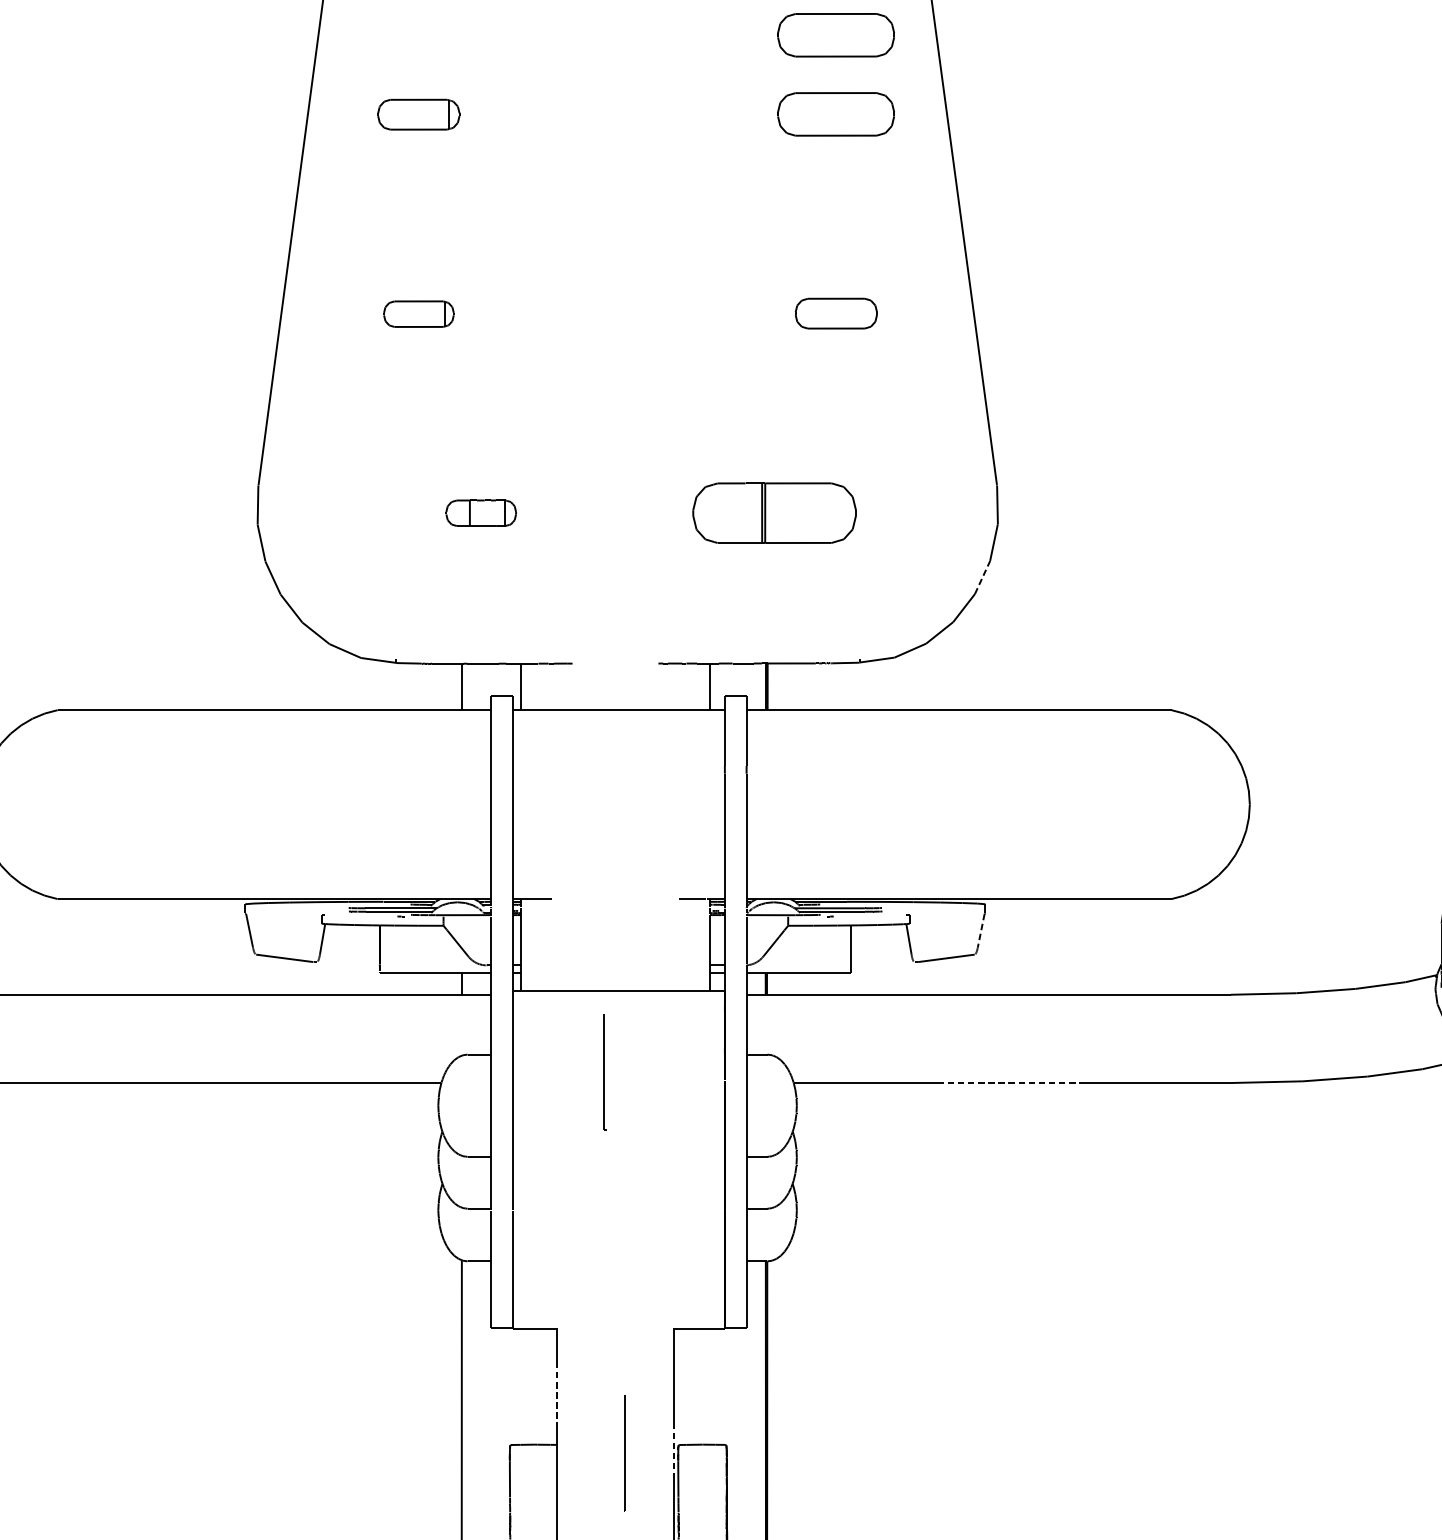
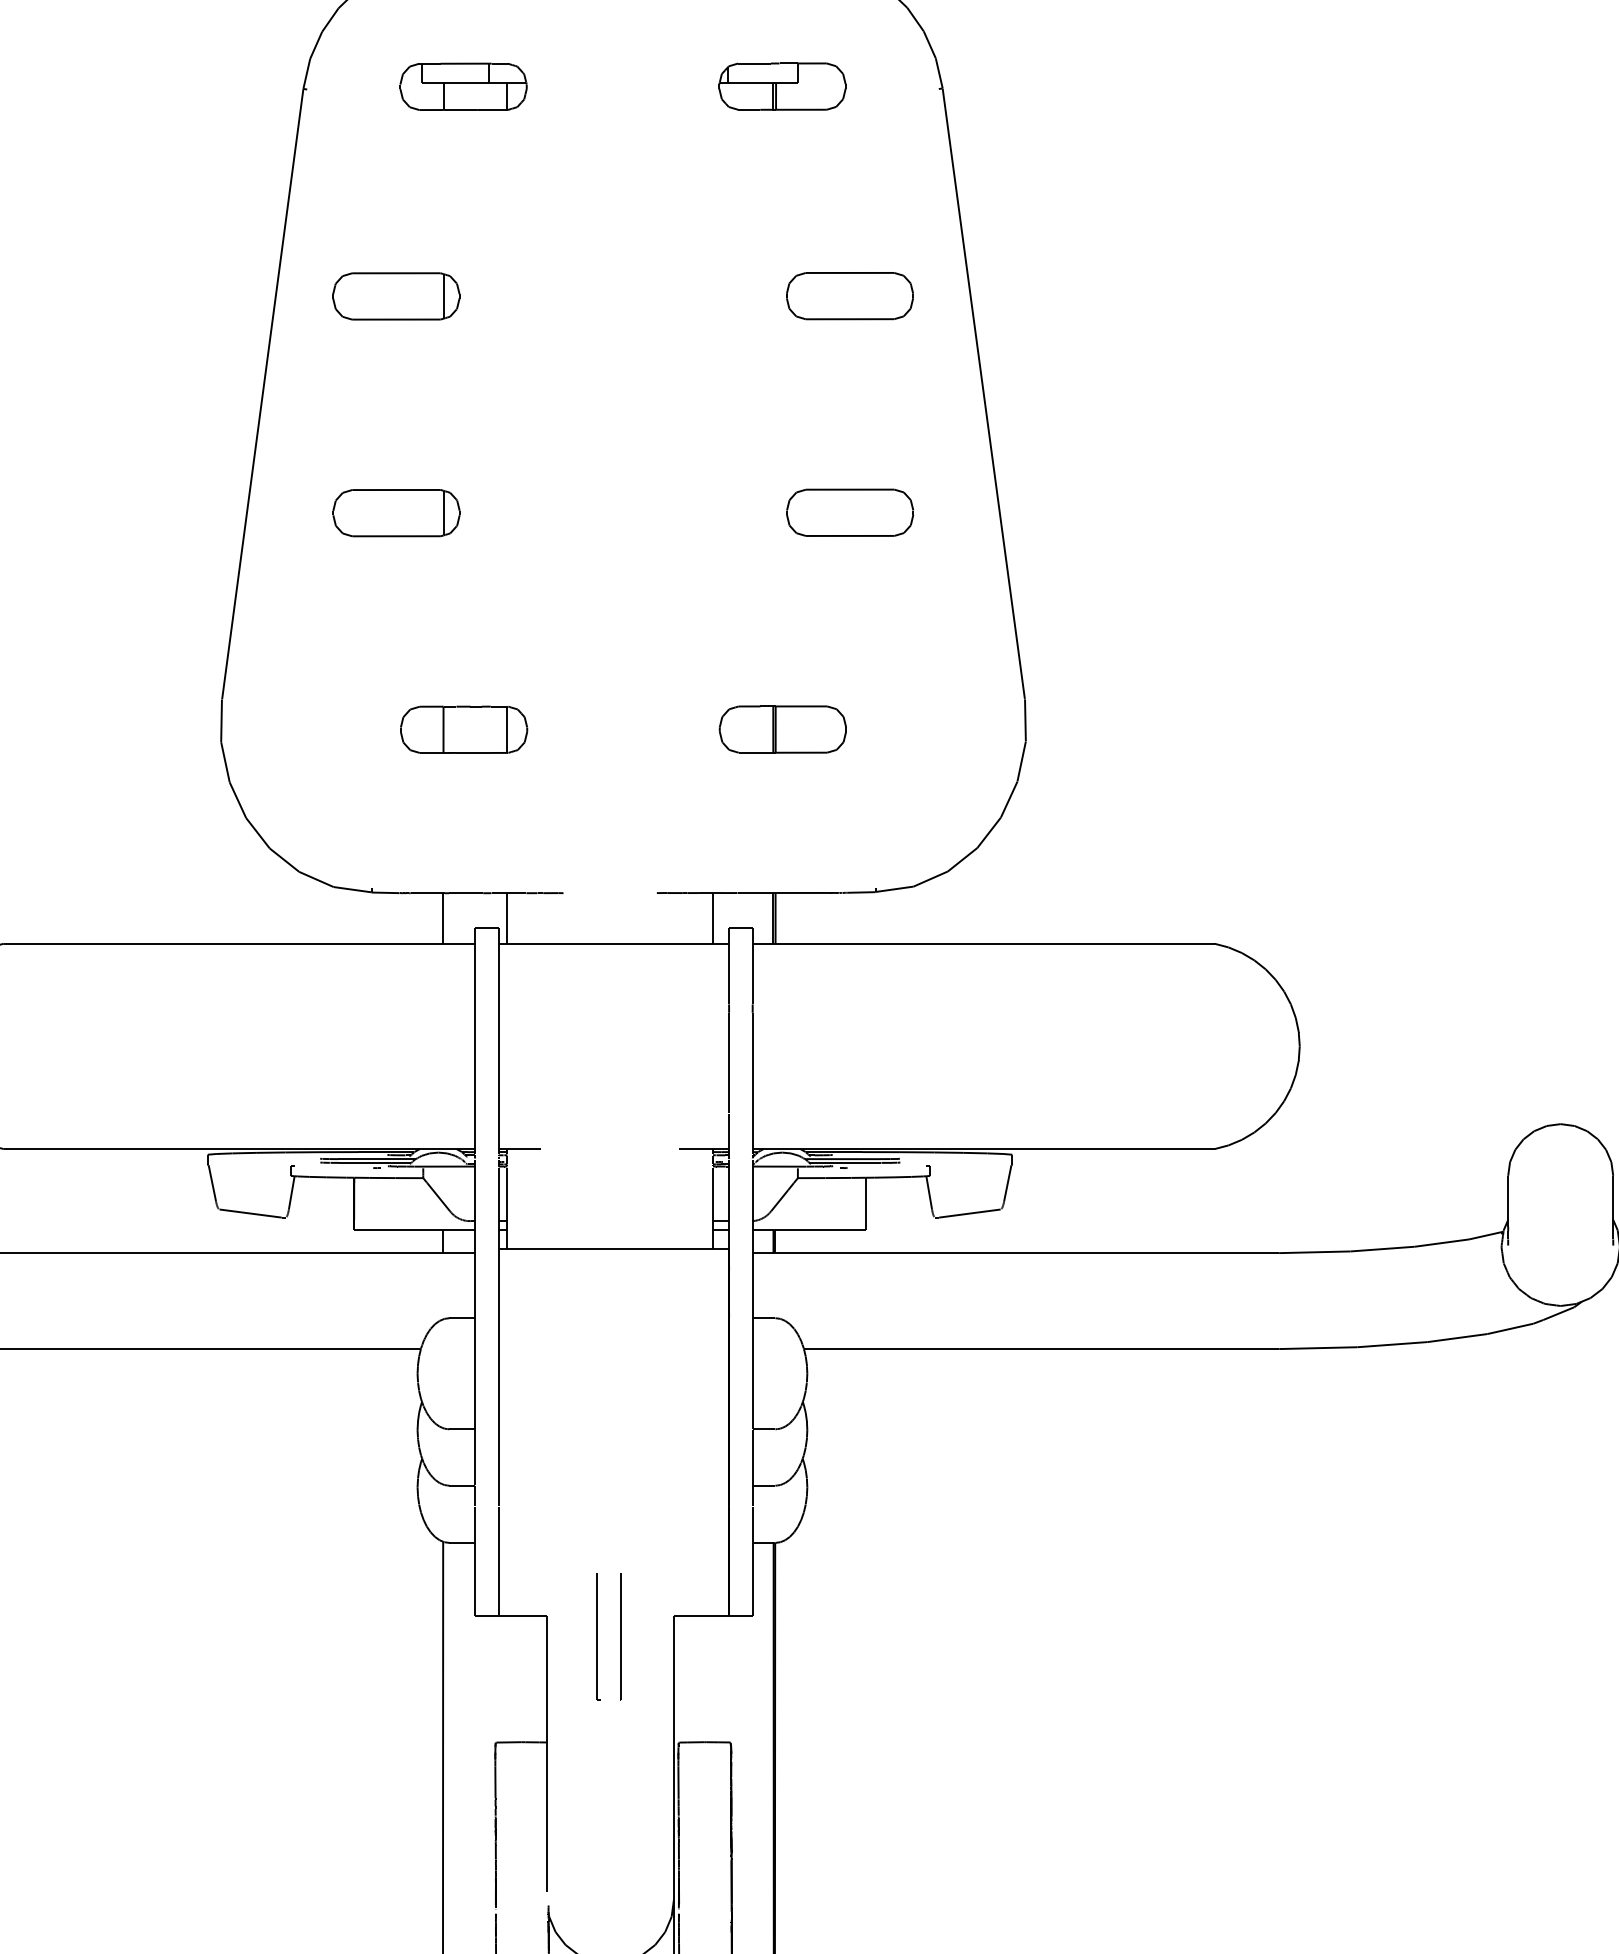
part: (835, 35) -> (849, 210), removed
part: (418, 114) -> (396, 296), size x1.43
part: (836, 313) -> (850, 512), size x1.43
part: (418, 314) -> (396, 513), size x1.67
part: (481, 513) -> (464, 729), size x1.67
part: (774, 513) -> (782, 729), size x0.71
line: (982, 577) -> (1009, 799), dashed -> solid
line: (980, 930) -> (1007, 1183), dashed -> solid
part: (604, 1072) -> (598, 1636), moved
line: (1013, 1083) -> (1042, 1349), dashed -> solid
line: (556, 1392) -> (546, 1685), dashed -> solid
line: (673, 1449) -> (673, 1747), dashed -> solid
line: (624, 1453) -> (620, 1636), moved

